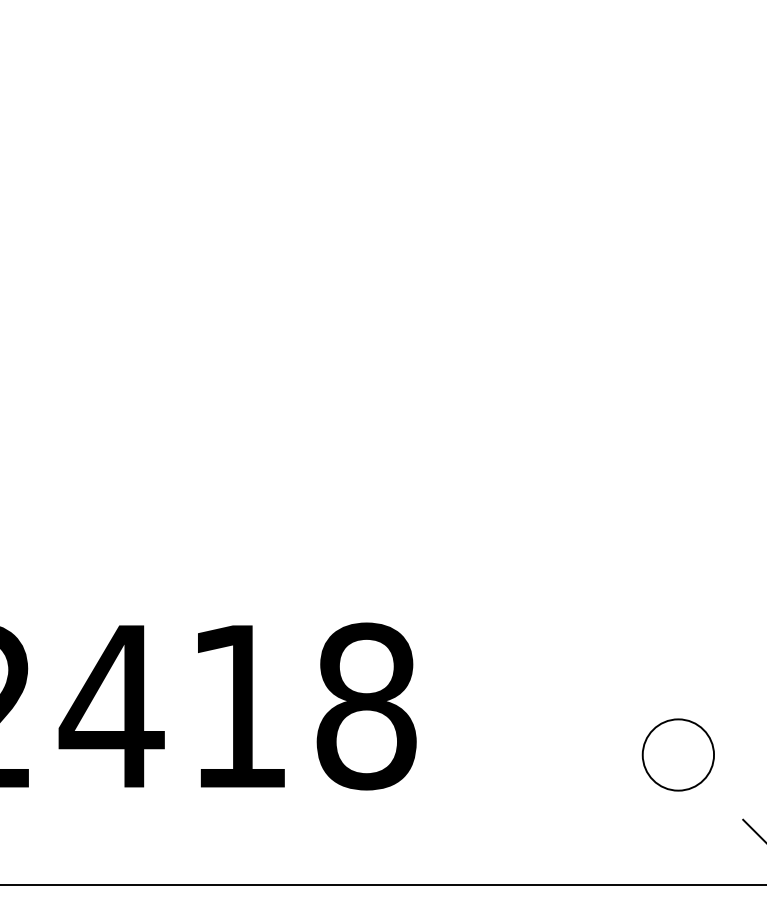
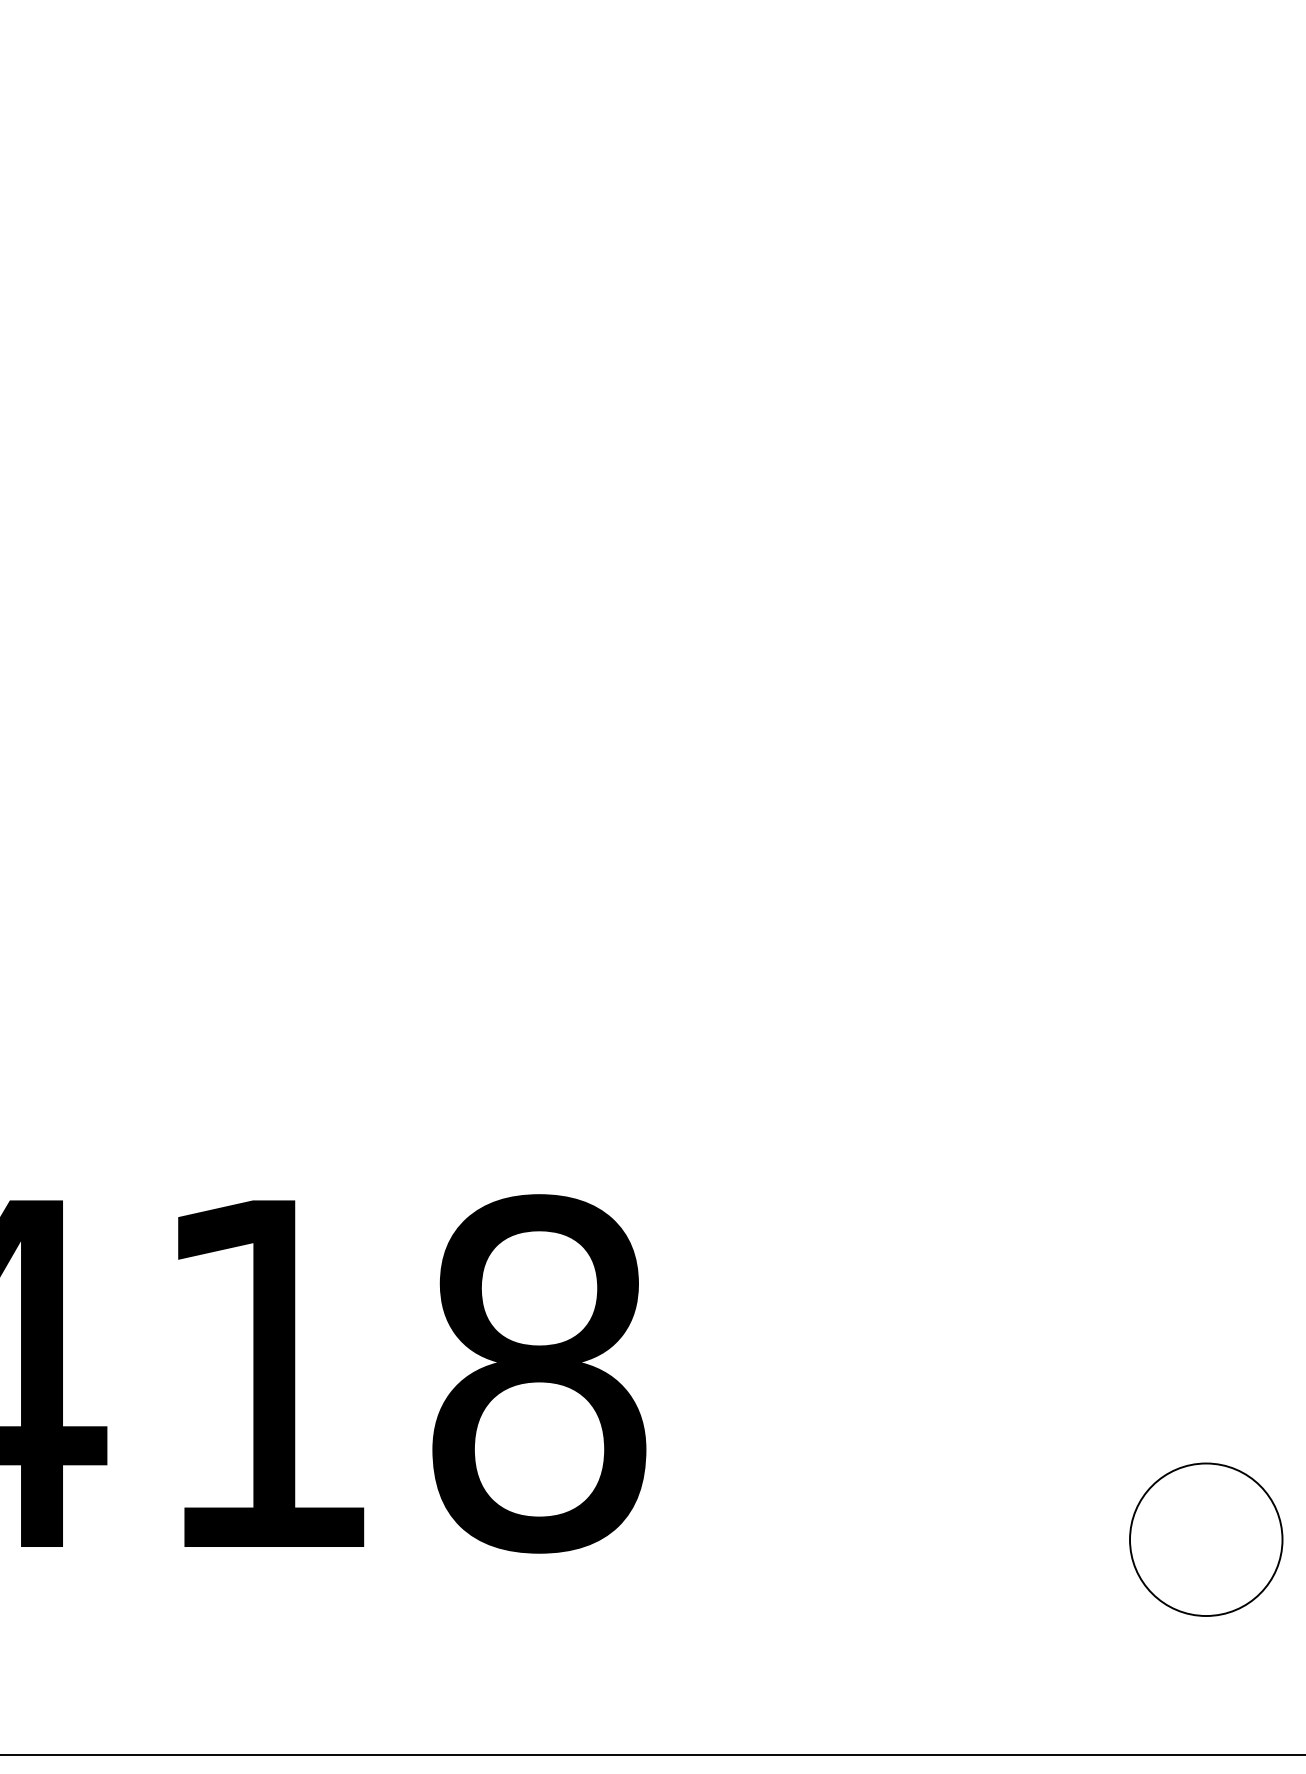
circle: (677, 754) -> (1204, 1538), moved

